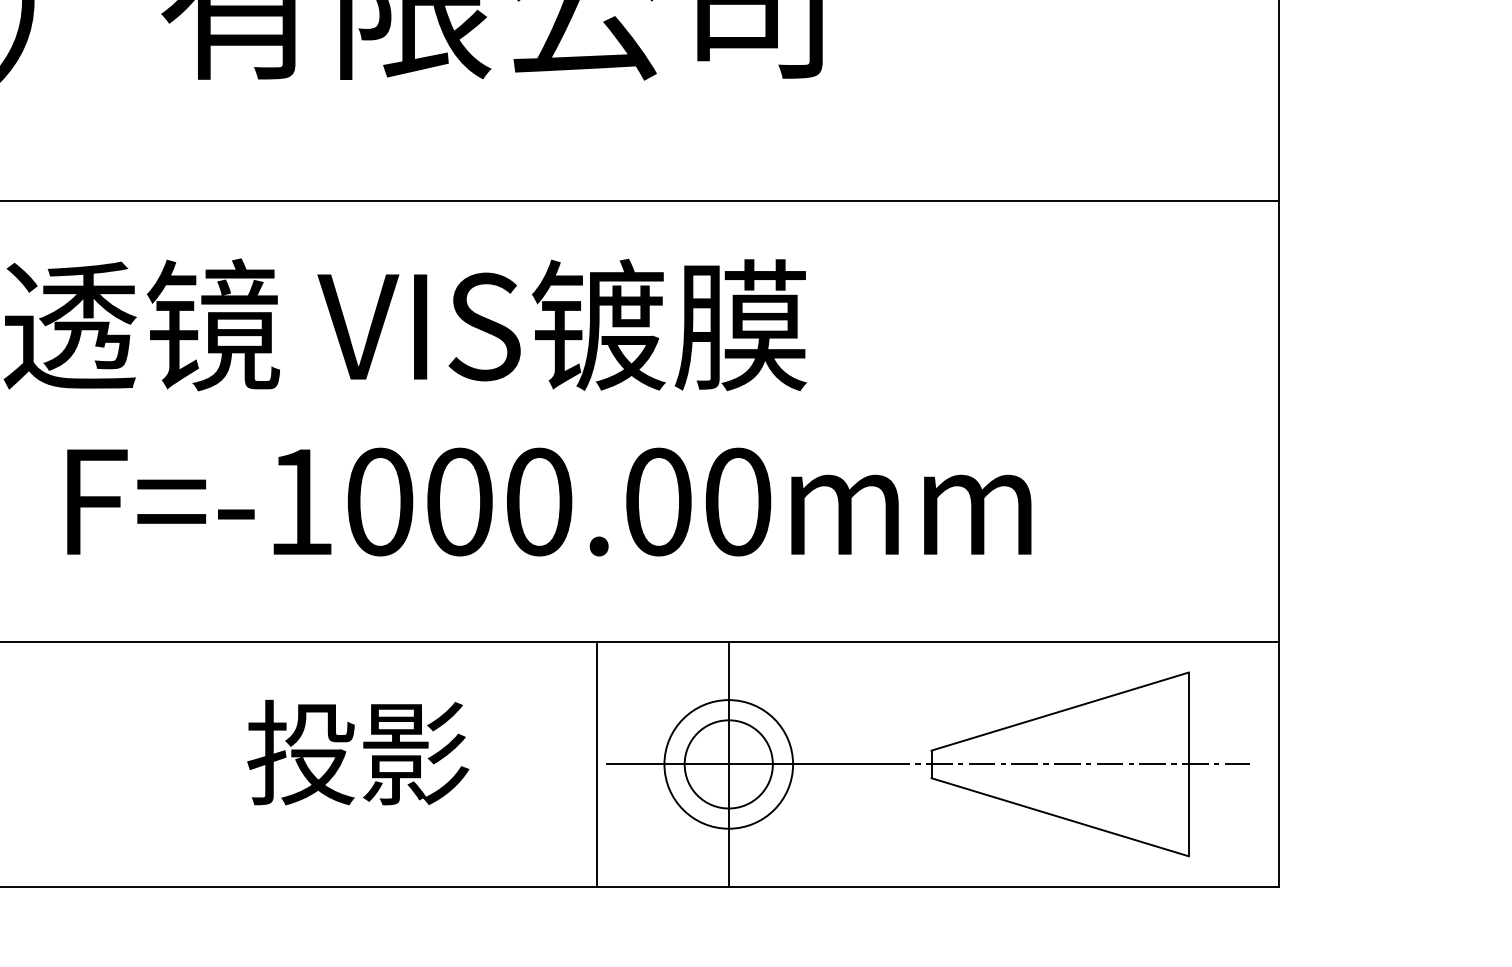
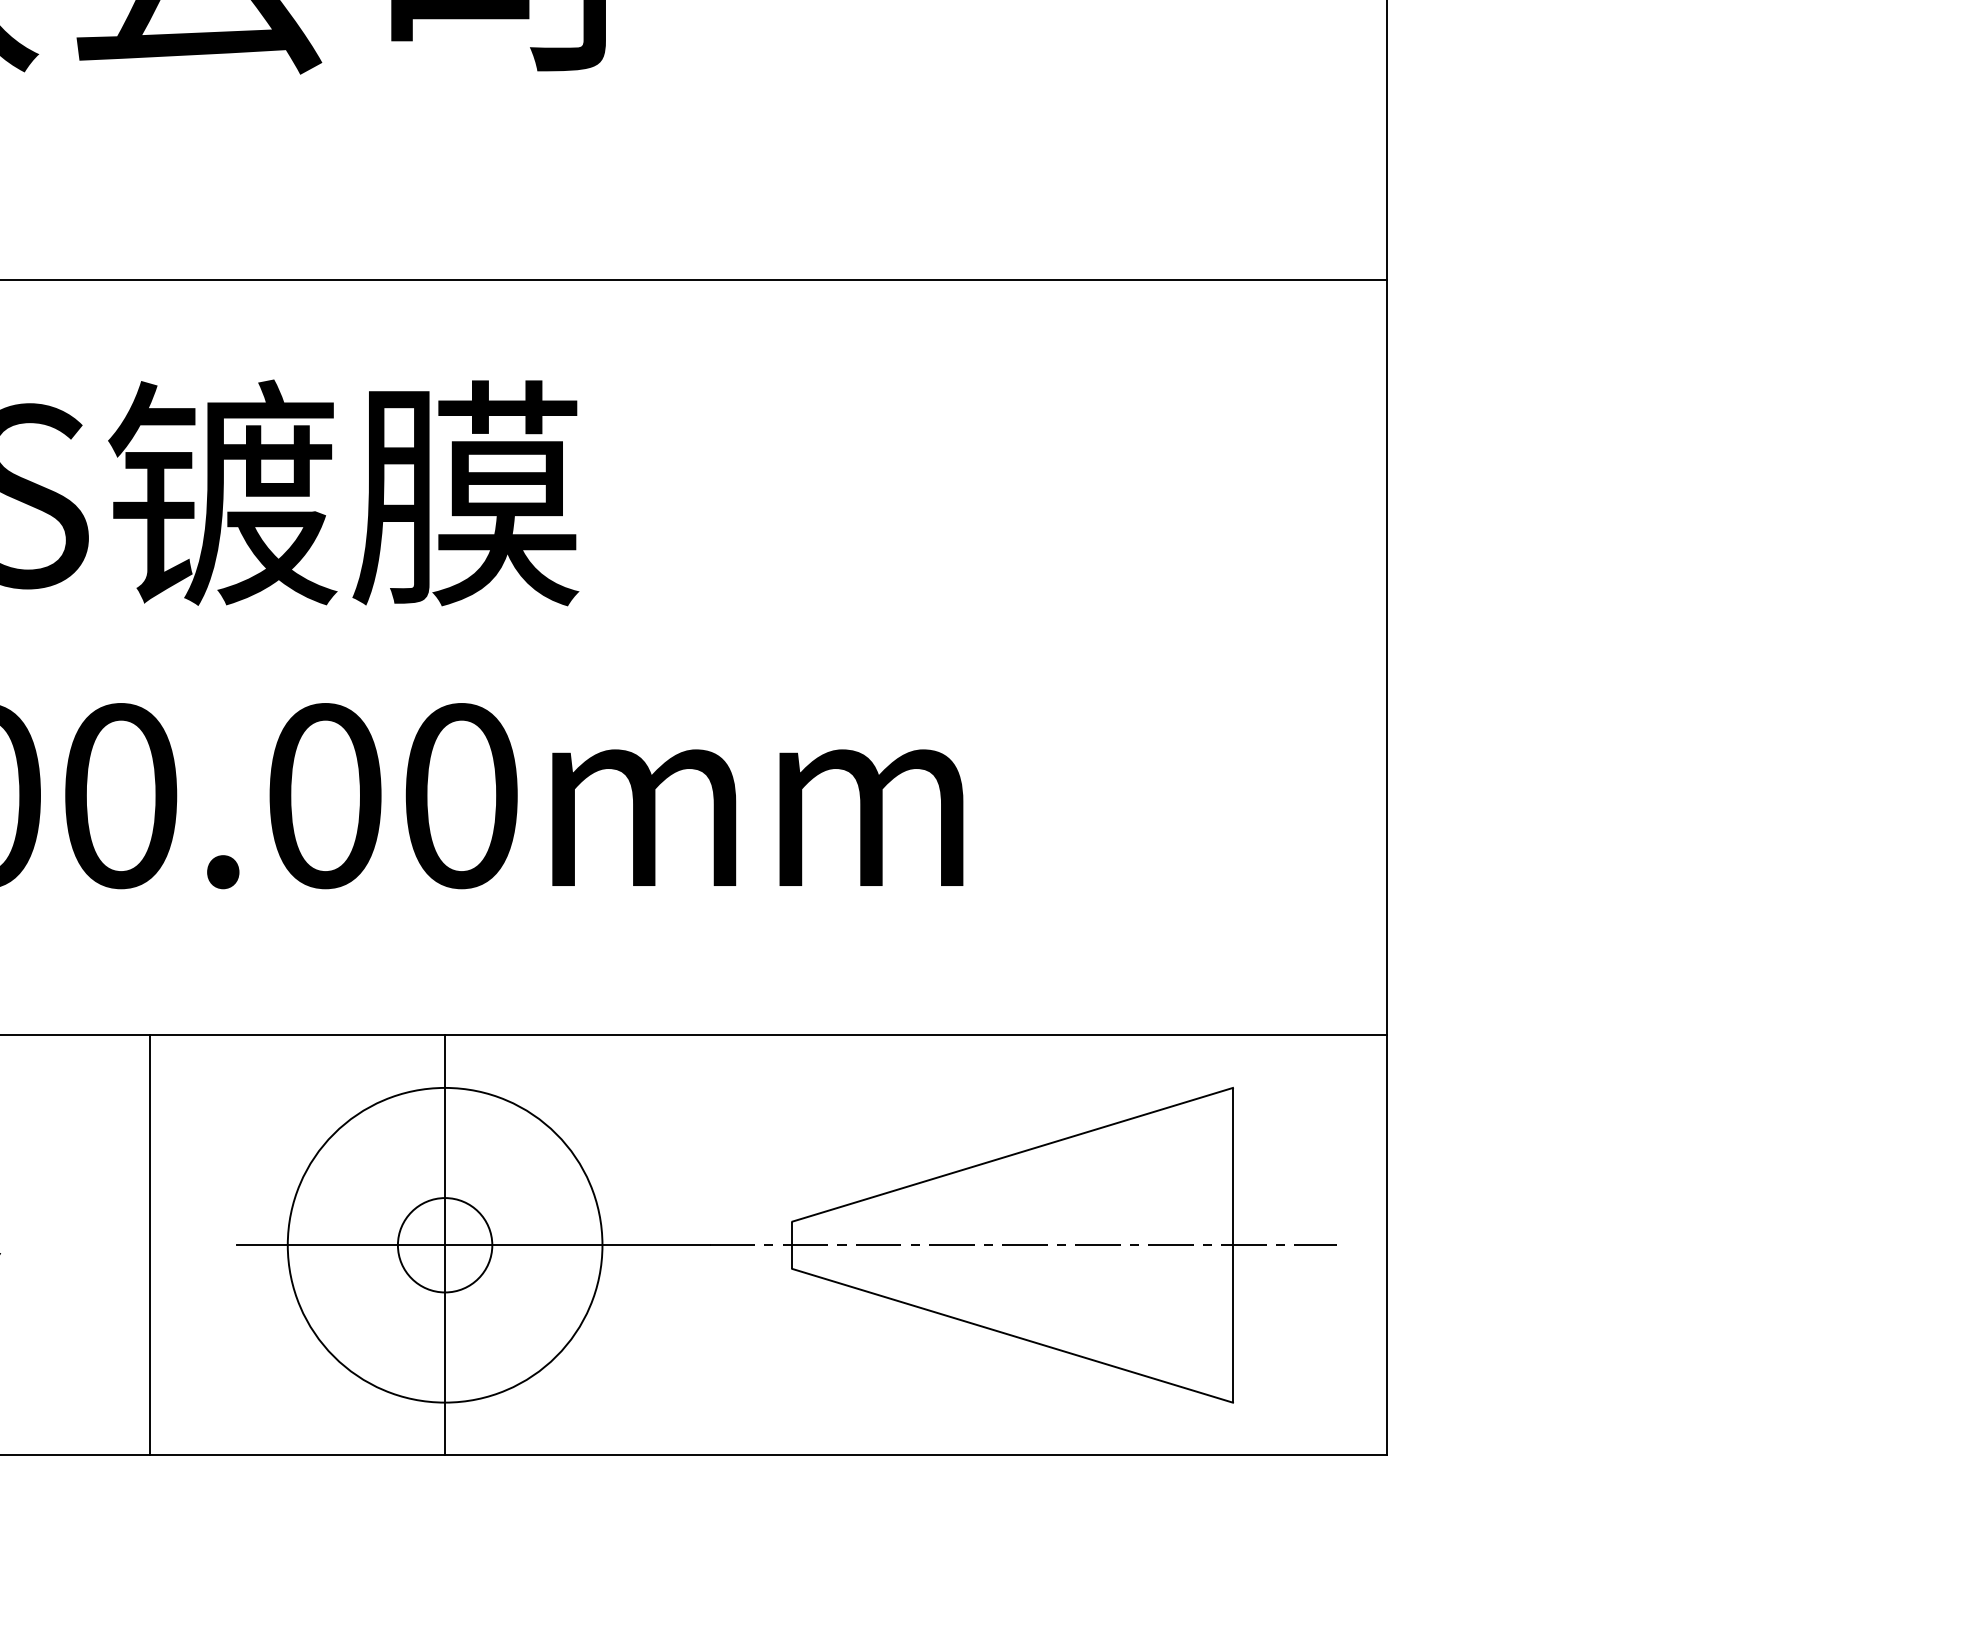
circle: (728, 763) -> (444, 1243), size x0.62
line: (596, 764) -> (150, 1245), moved
circle: (728, 764) -> (444, 1245), size x1.43

